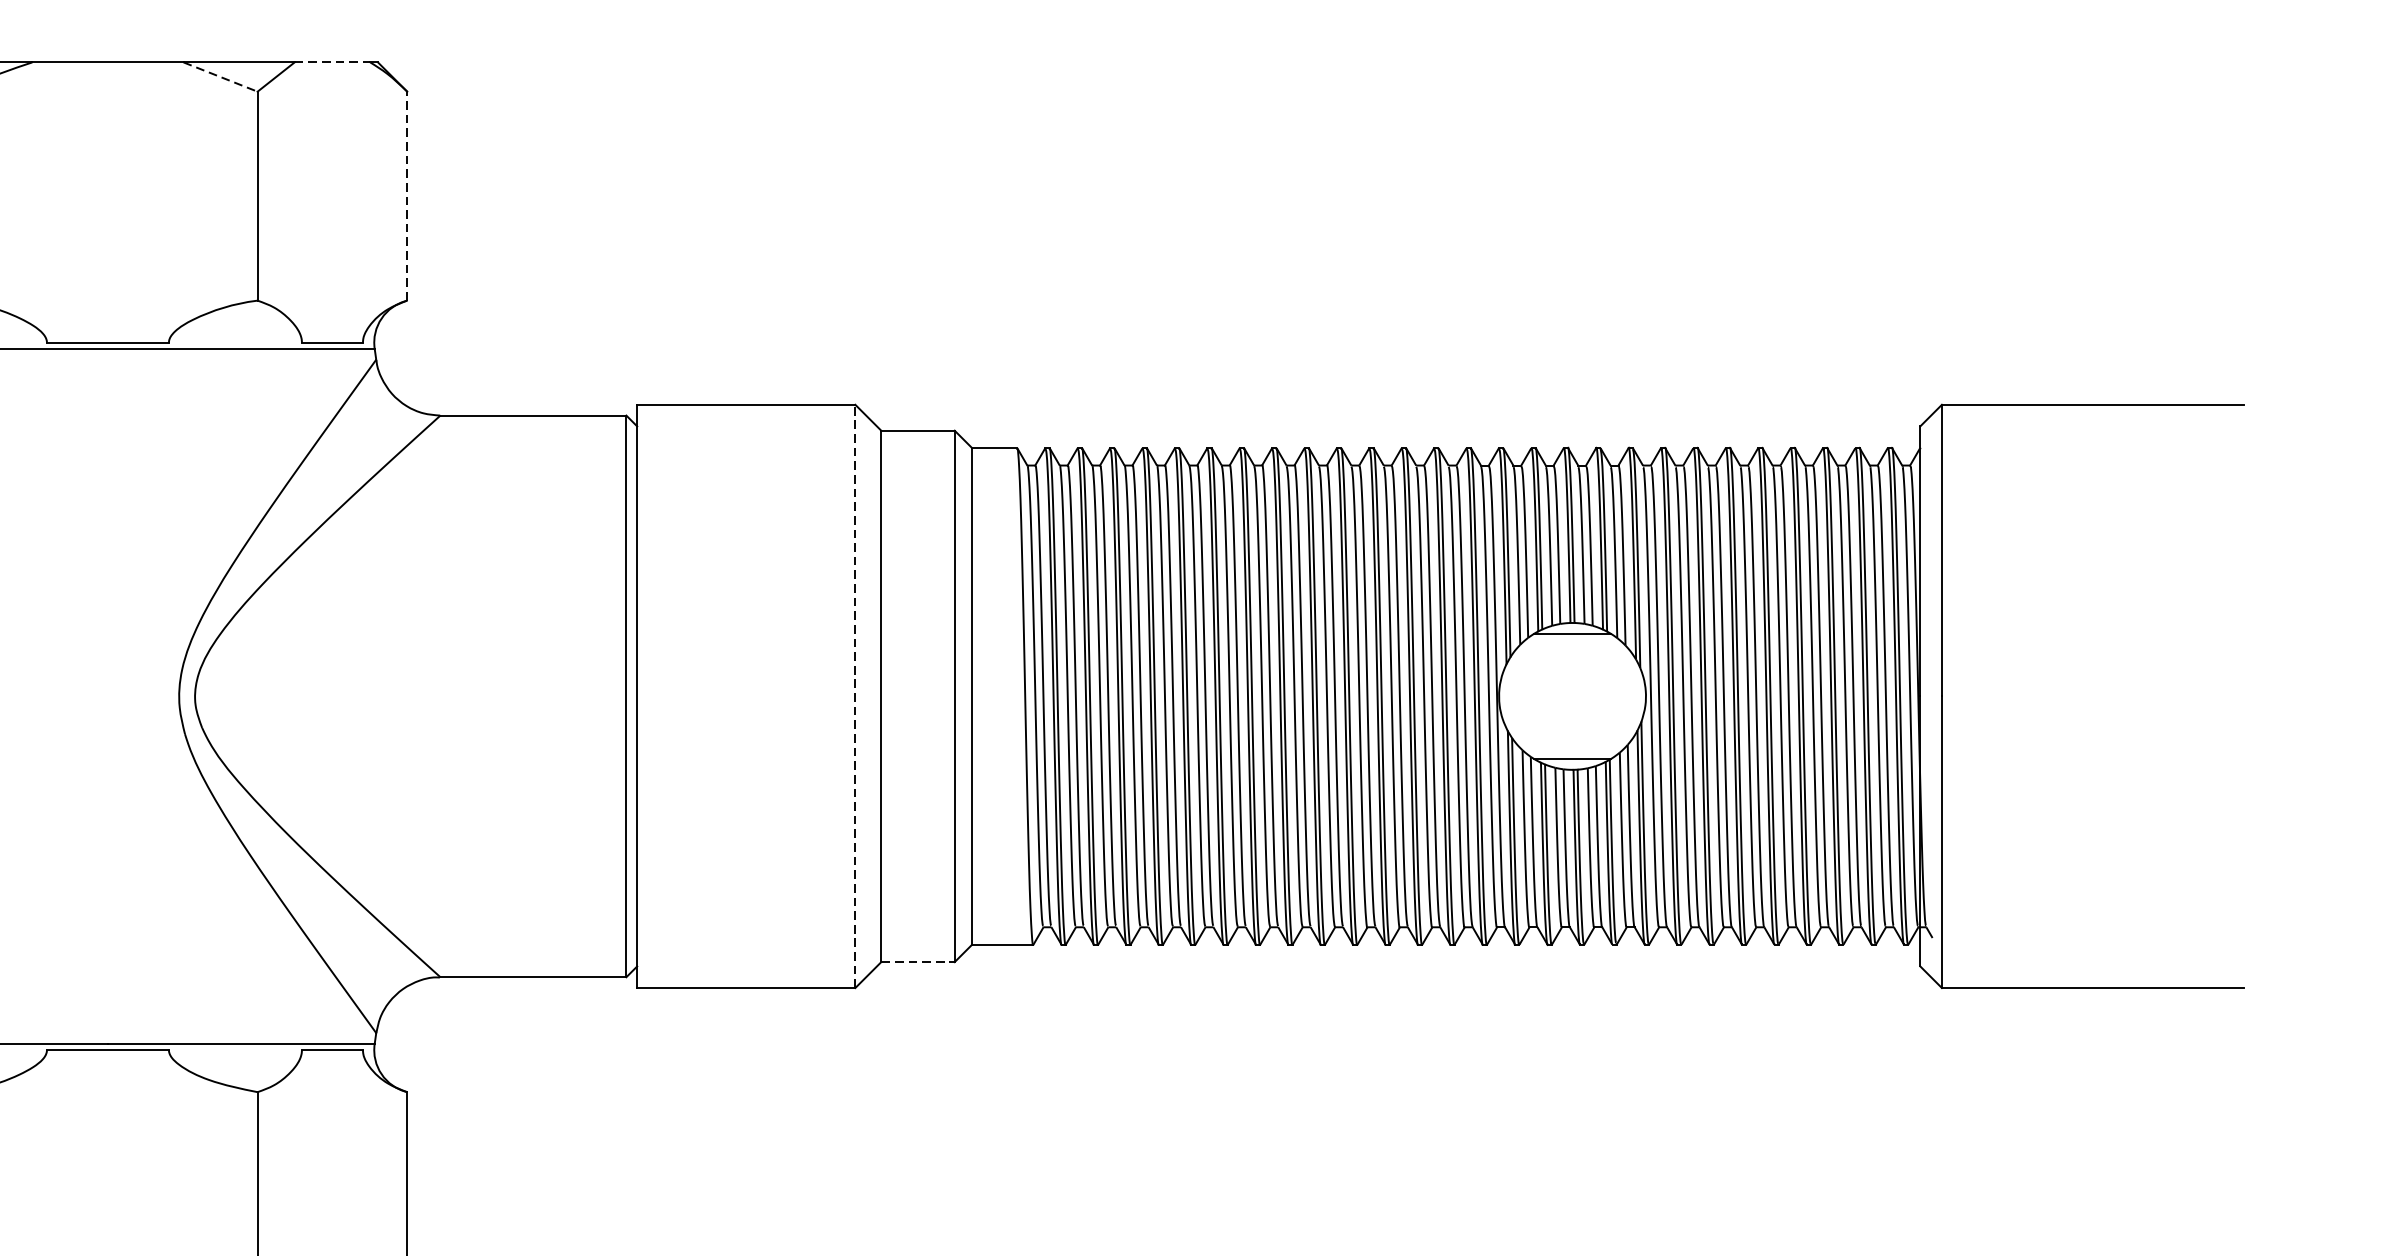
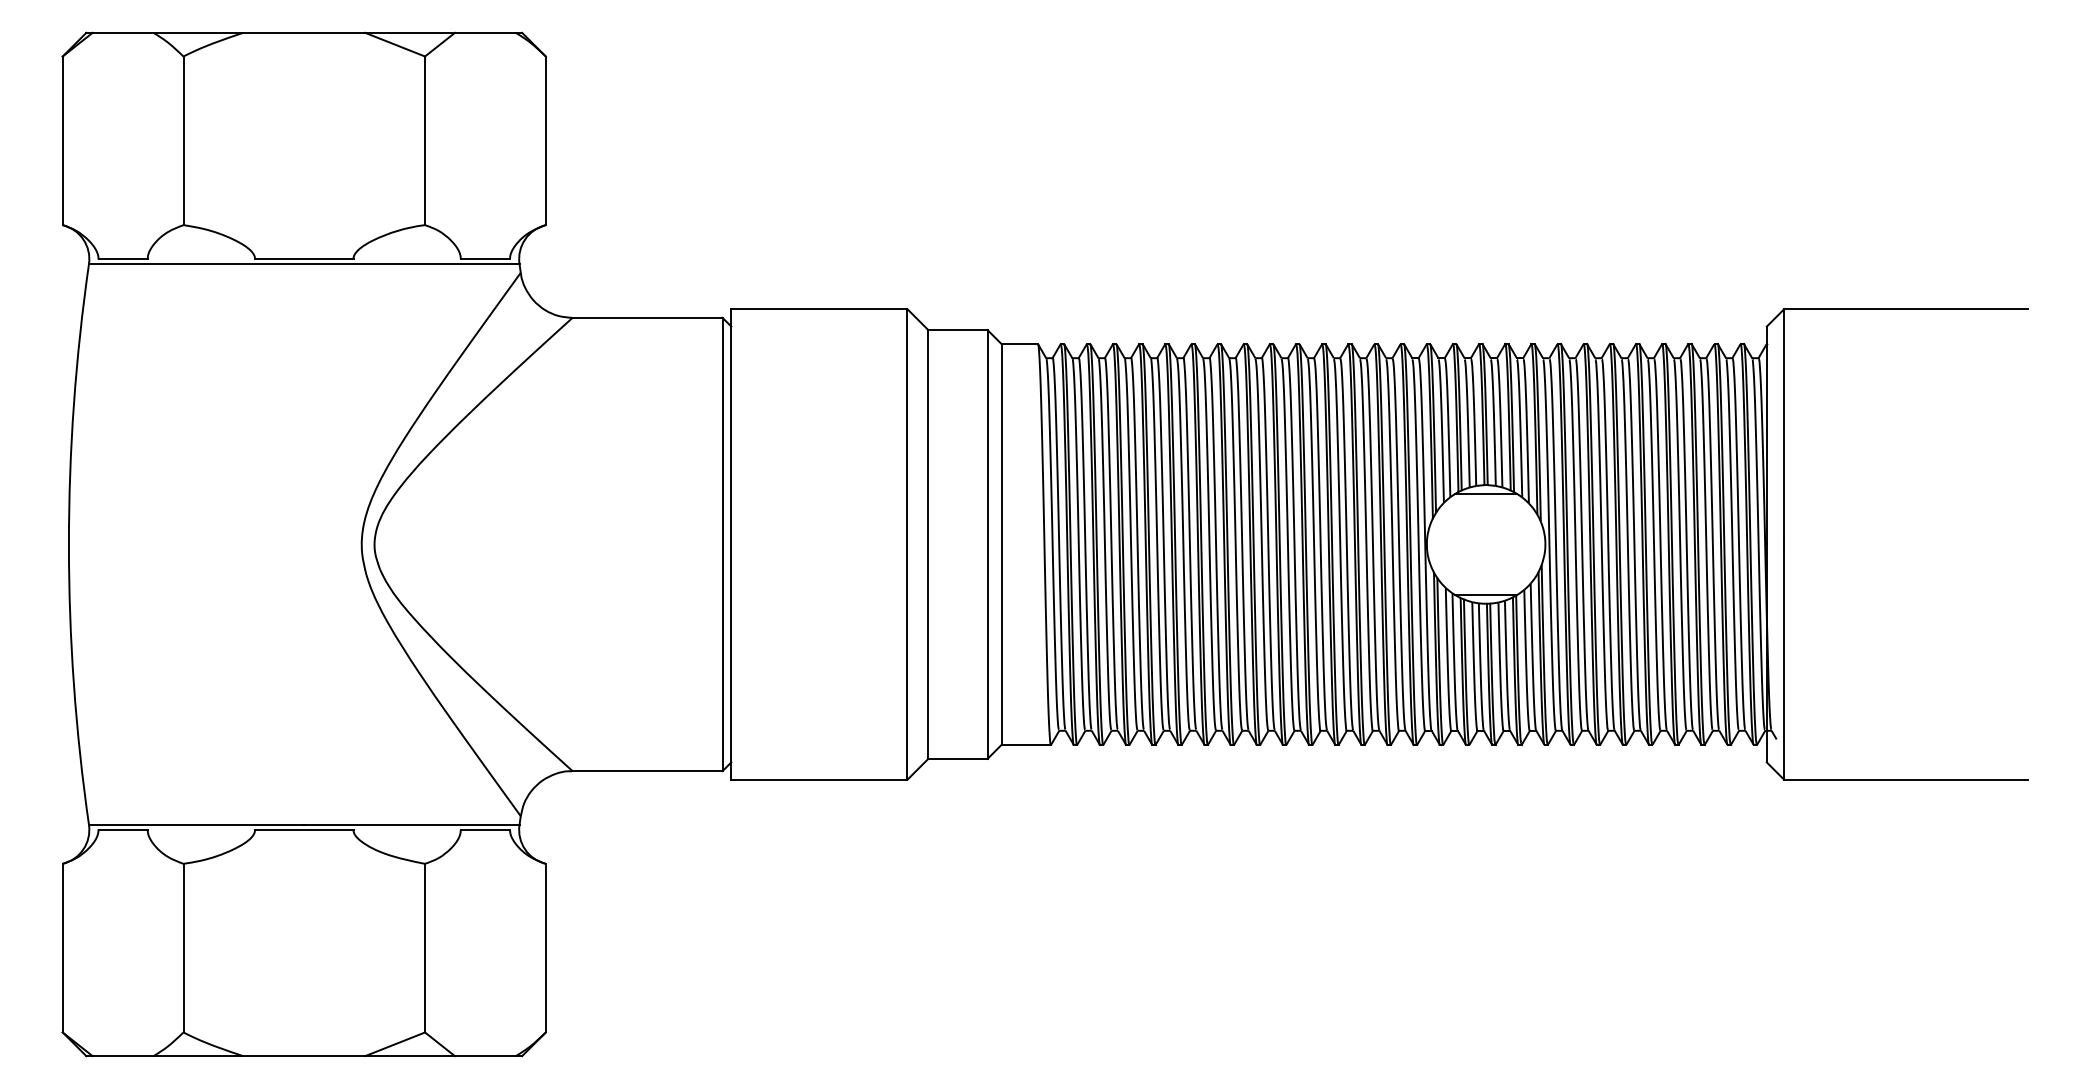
line: (332, 61) -> (485, 32), dashed -> solid
line: (221, 76) -> (395, 44), dashed -> solid
line: (406, 195) -> (545, 140), dashed -> solid
line: (855, 696) -> (907, 544), dashed -> solid
line: (917, 961) -> (957, 758), dashed -> solid

